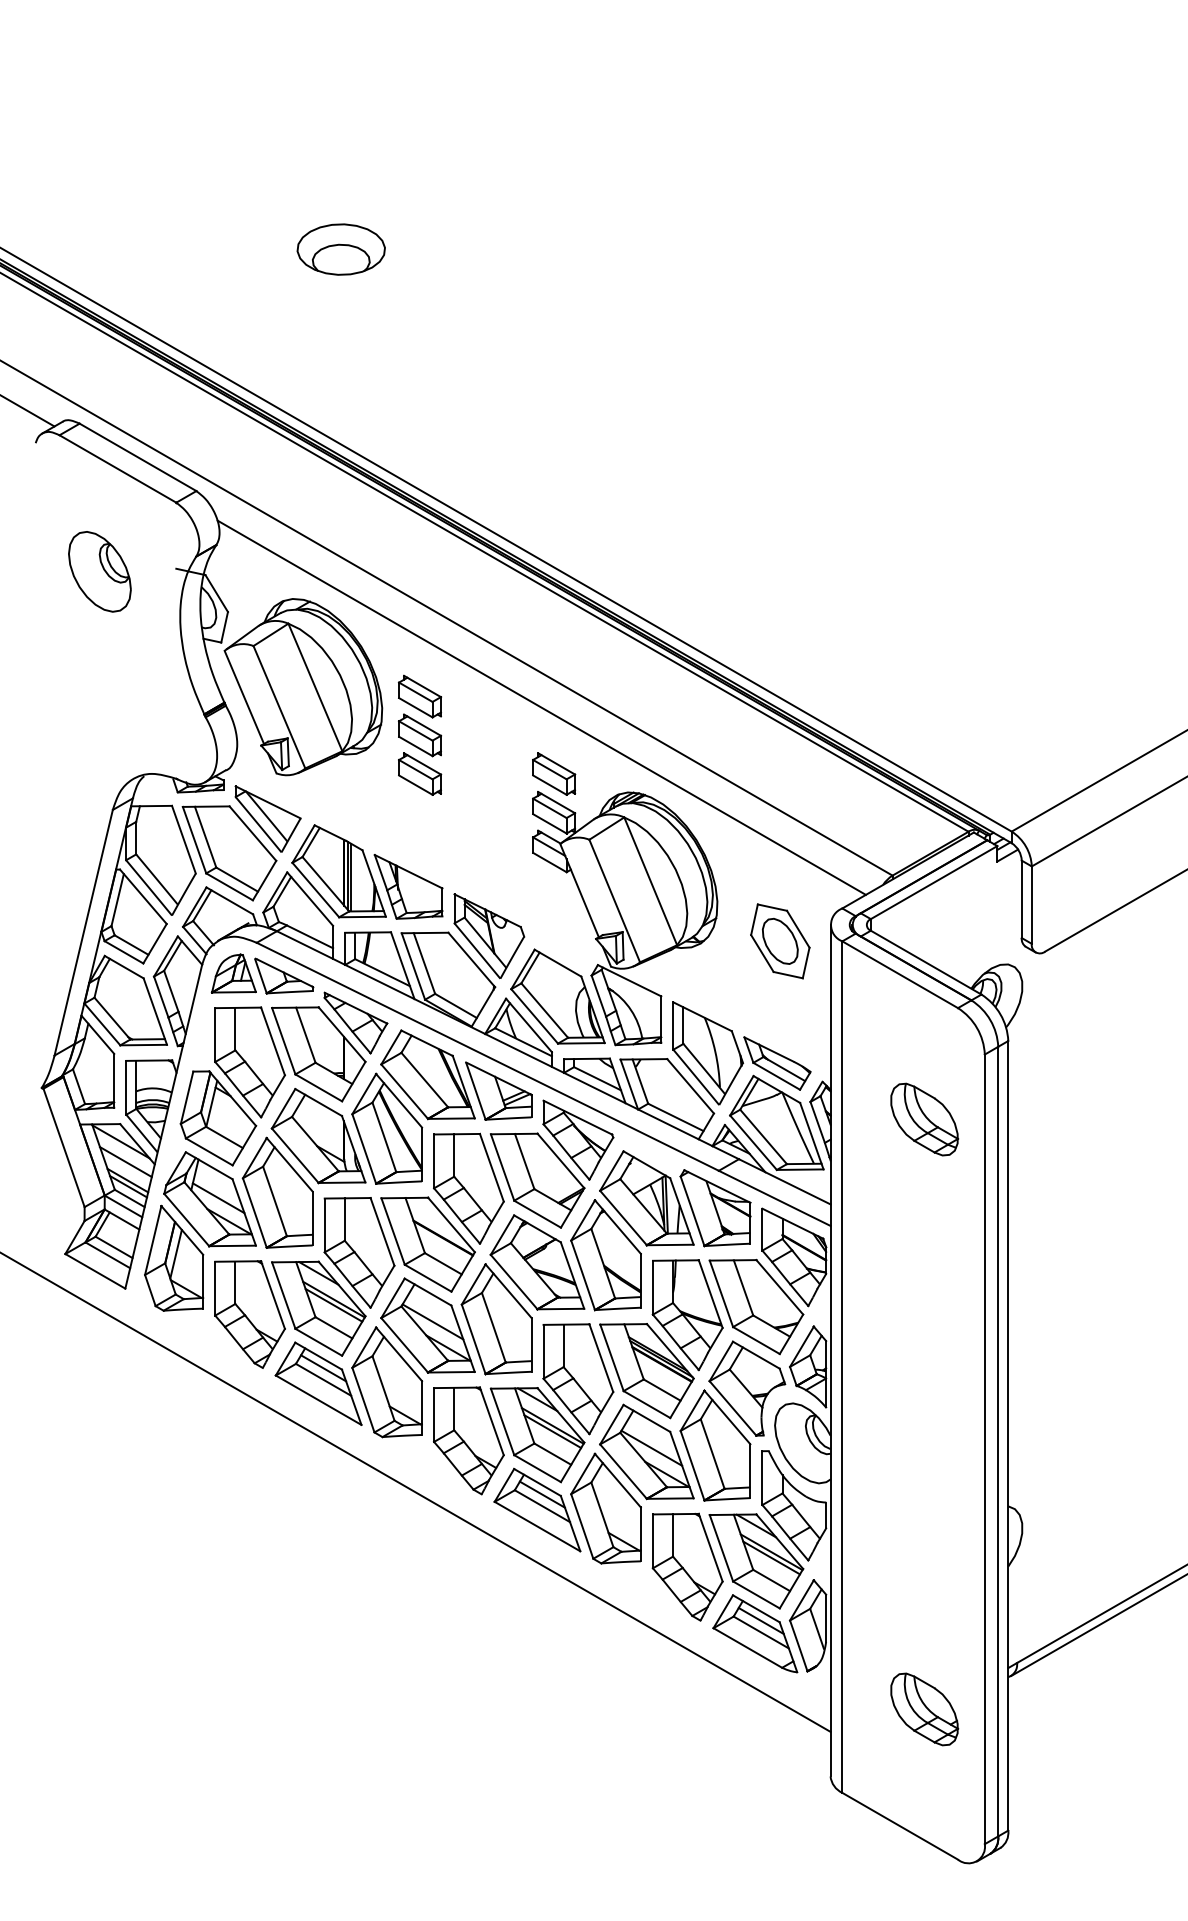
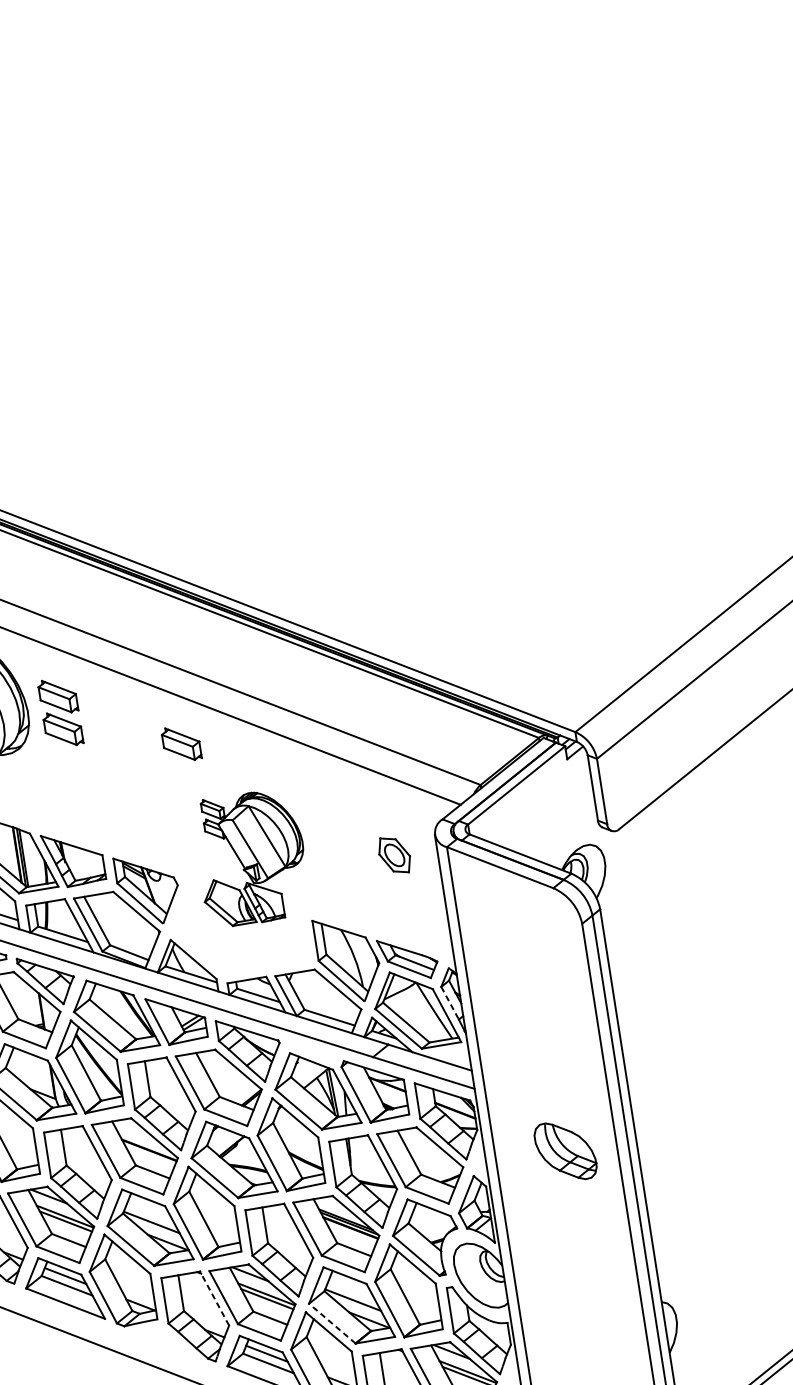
part: (420, 773) -> (68, 761), removed
part: (614, 918) -> (251, 857), size x0.6
part: (780, 941) -> (394, 855), size x0.6
part: (924, 1119) -> (565, 1151), moved
line: (817, 1122) -> (449, 1003), solid -> dashed
line: (491, 1421) -> (214, 1298), solid -> dashed
line: (623, 1471) -> (332, 1323), solid -> dashed

